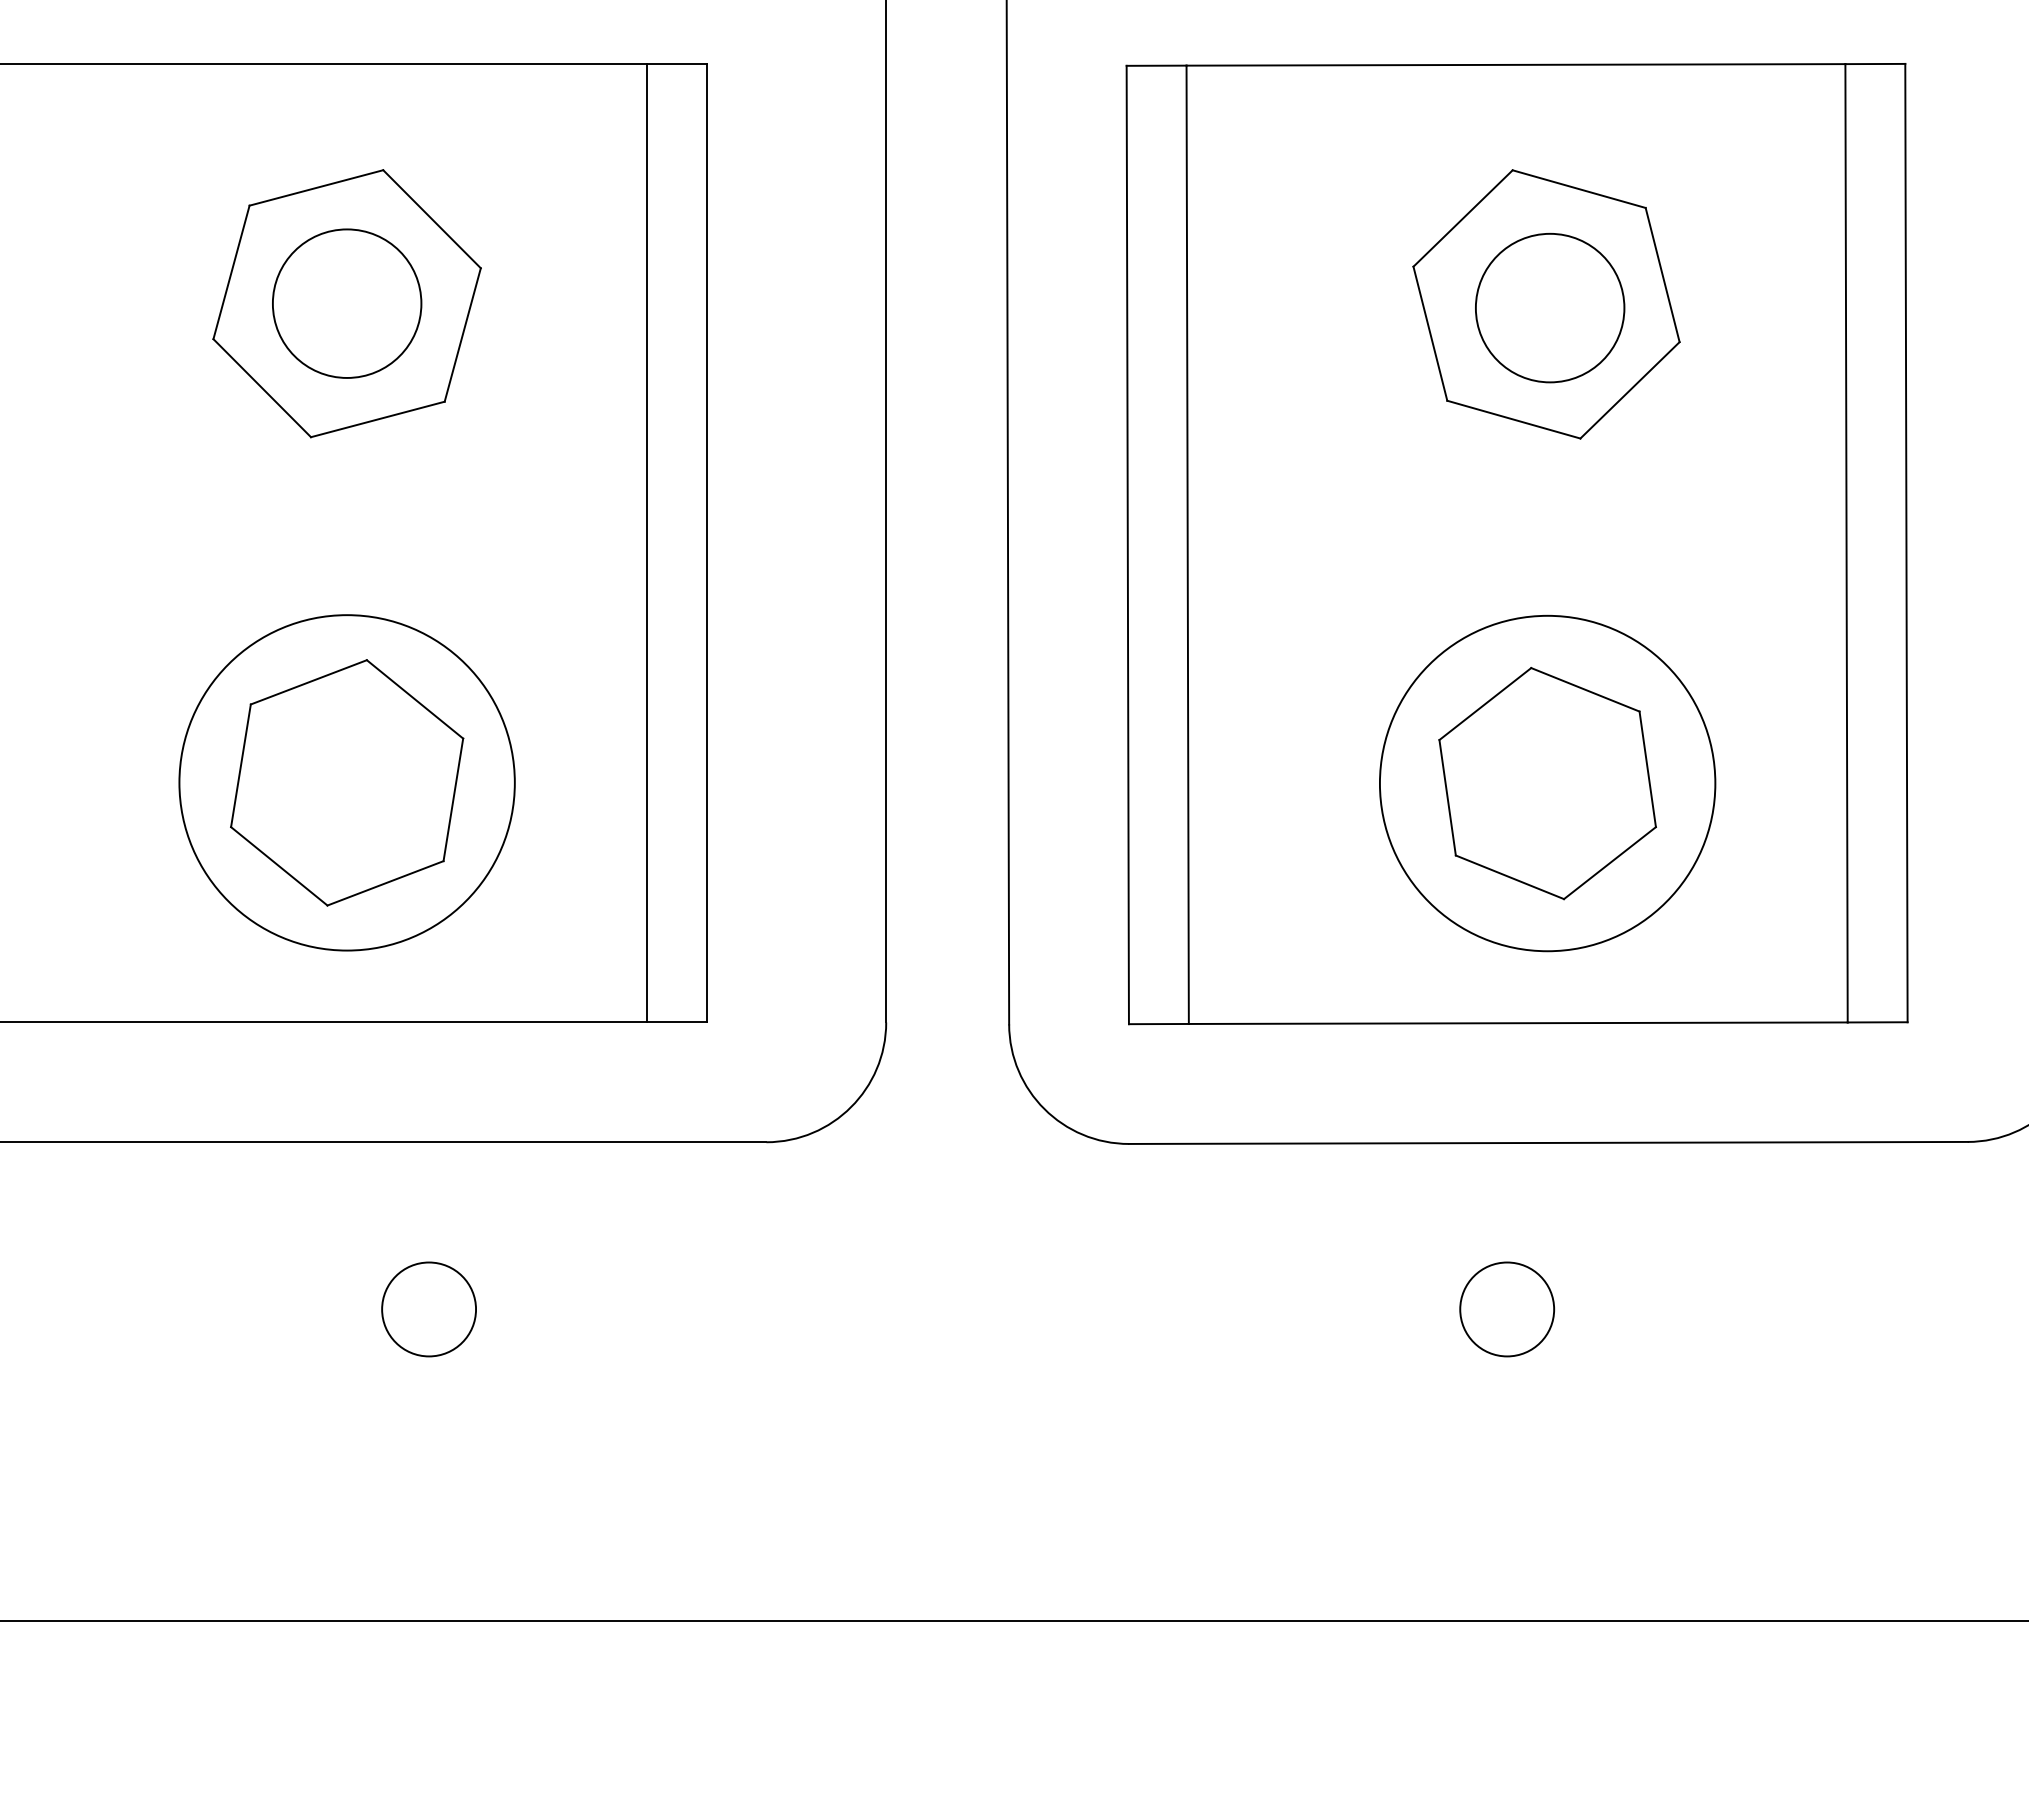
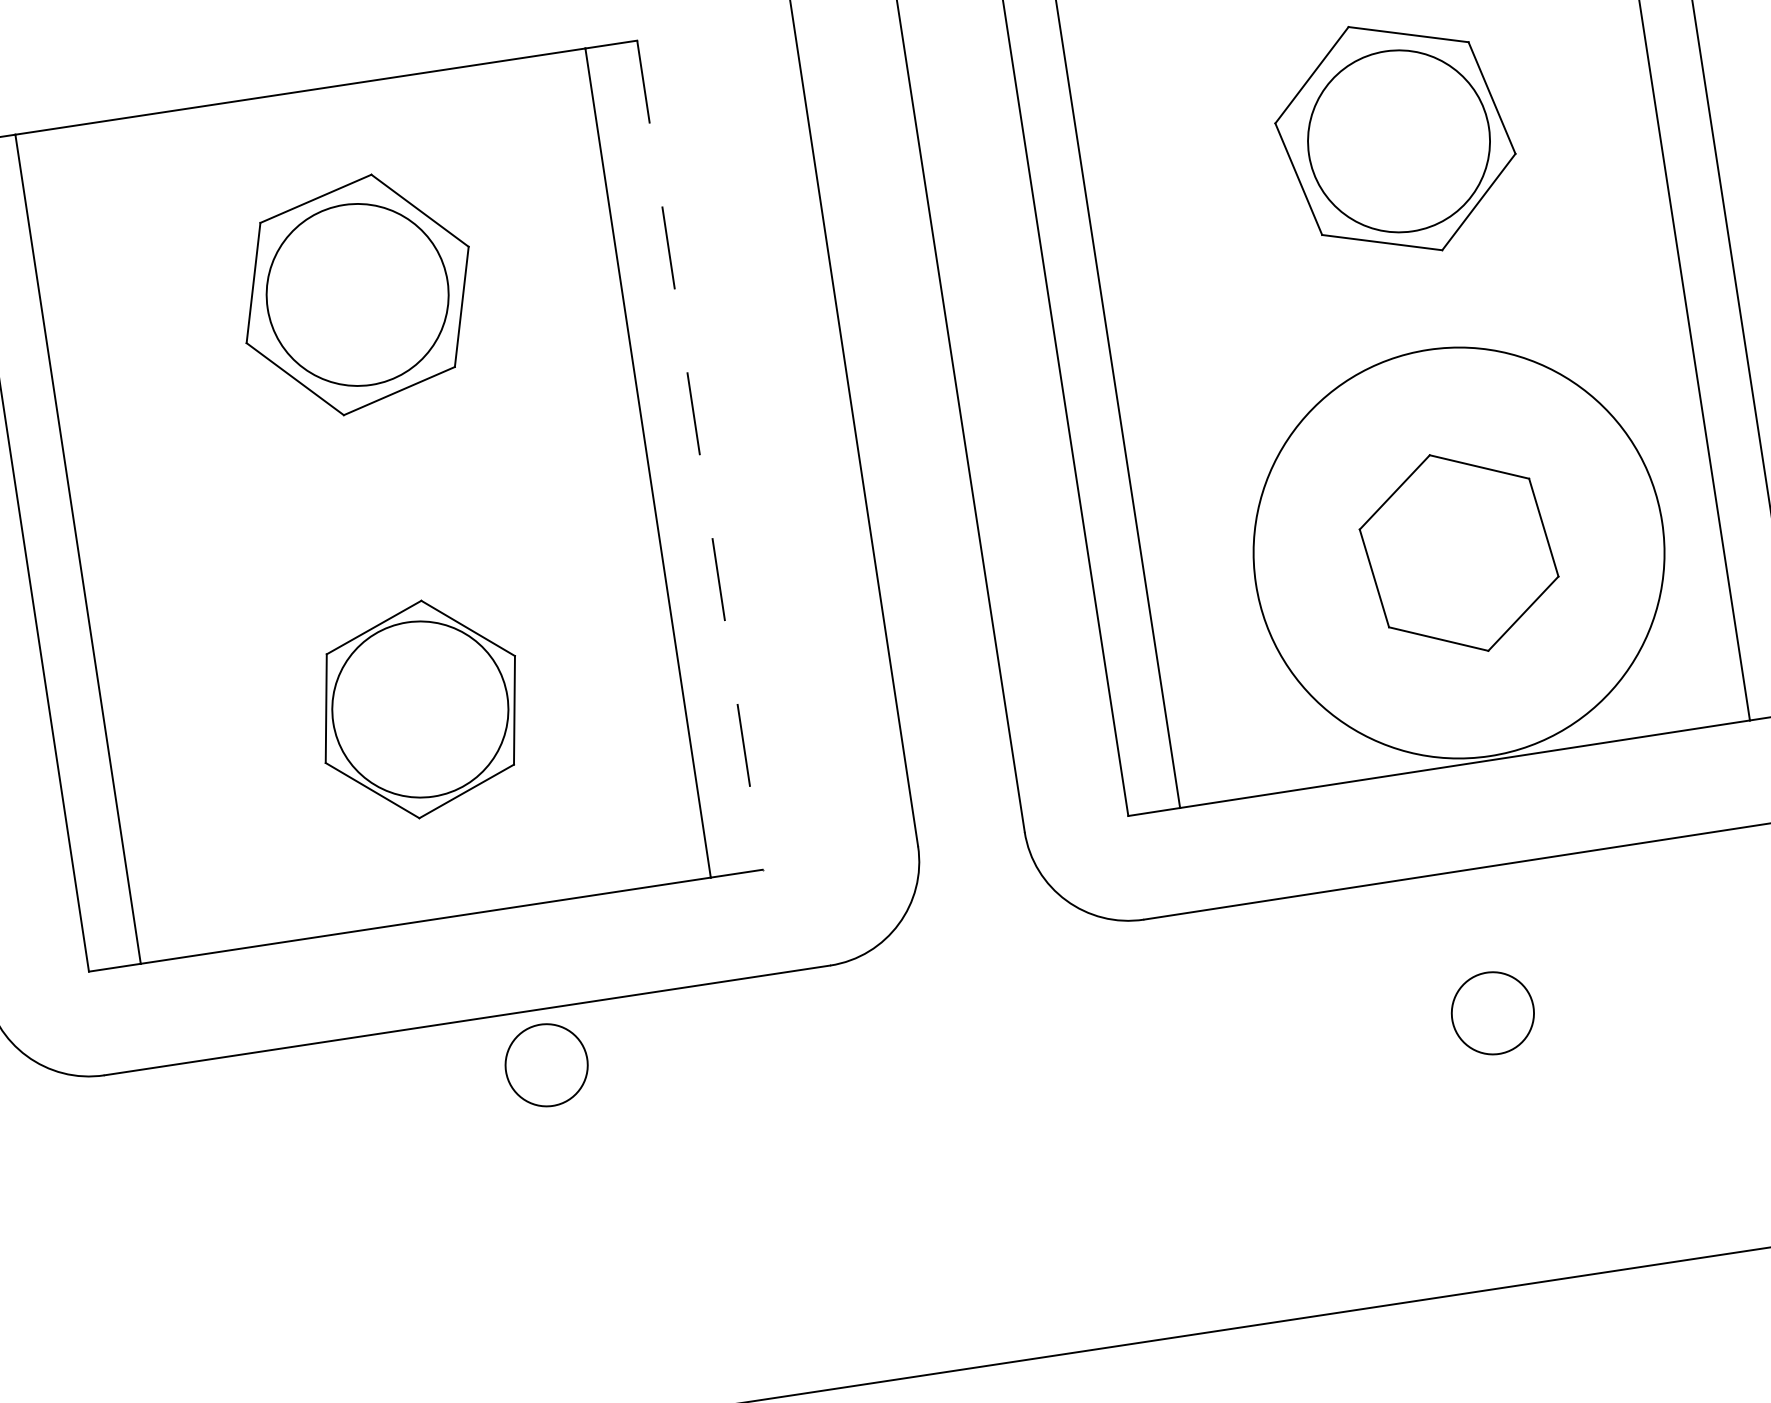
circle: (346, 303) -> (357, 294), size x1.4
circle: (1549, 307) -> (1398, 140), size x1.4
line: (706, 543) -> (699, 455), solid -> dashed
circle: (346, 782) -> (419, 709), size x0.6
circle: (1547, 783) -> (1458, 553), size x1.4
circle: (428, 1309) -> (546, 1065), moved

